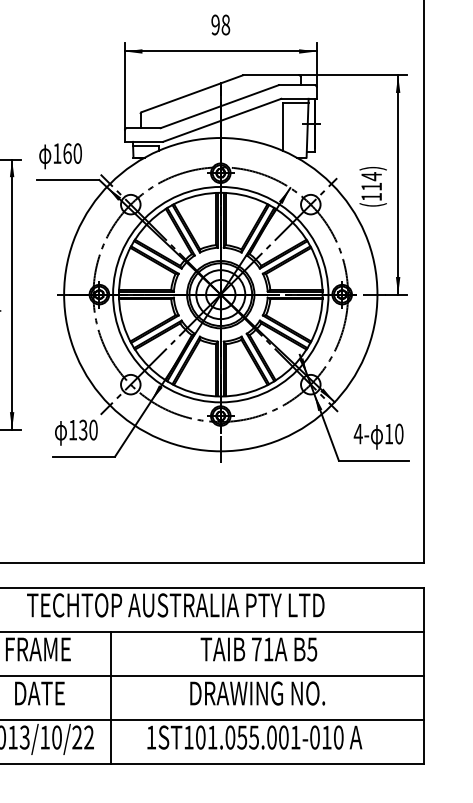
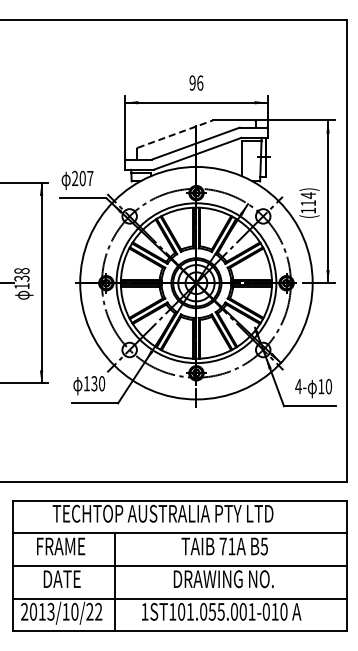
text: (226, 24) -> (200, 82), 98 -> 96
line: (192, 94) -> (175, 134), solid -> dashed
text: (67, 153) -> (82, 178), 160 -> 207

